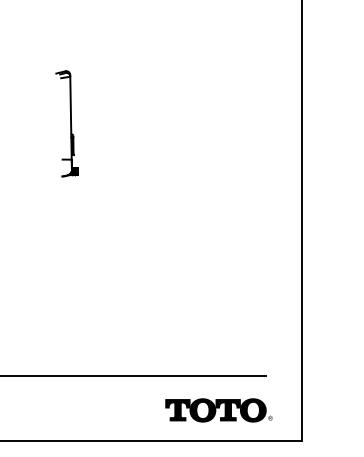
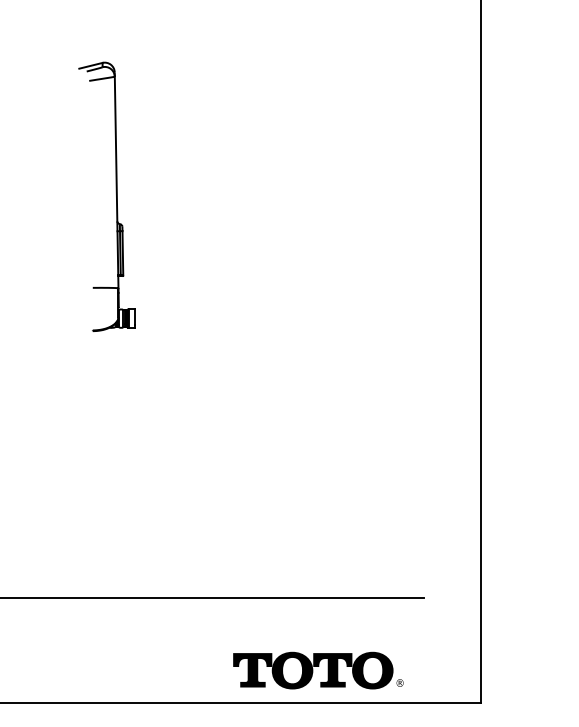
part: (66, 123) -> (105, 196), size x1.6
part: (218, 410) -> (317, 670), moved

